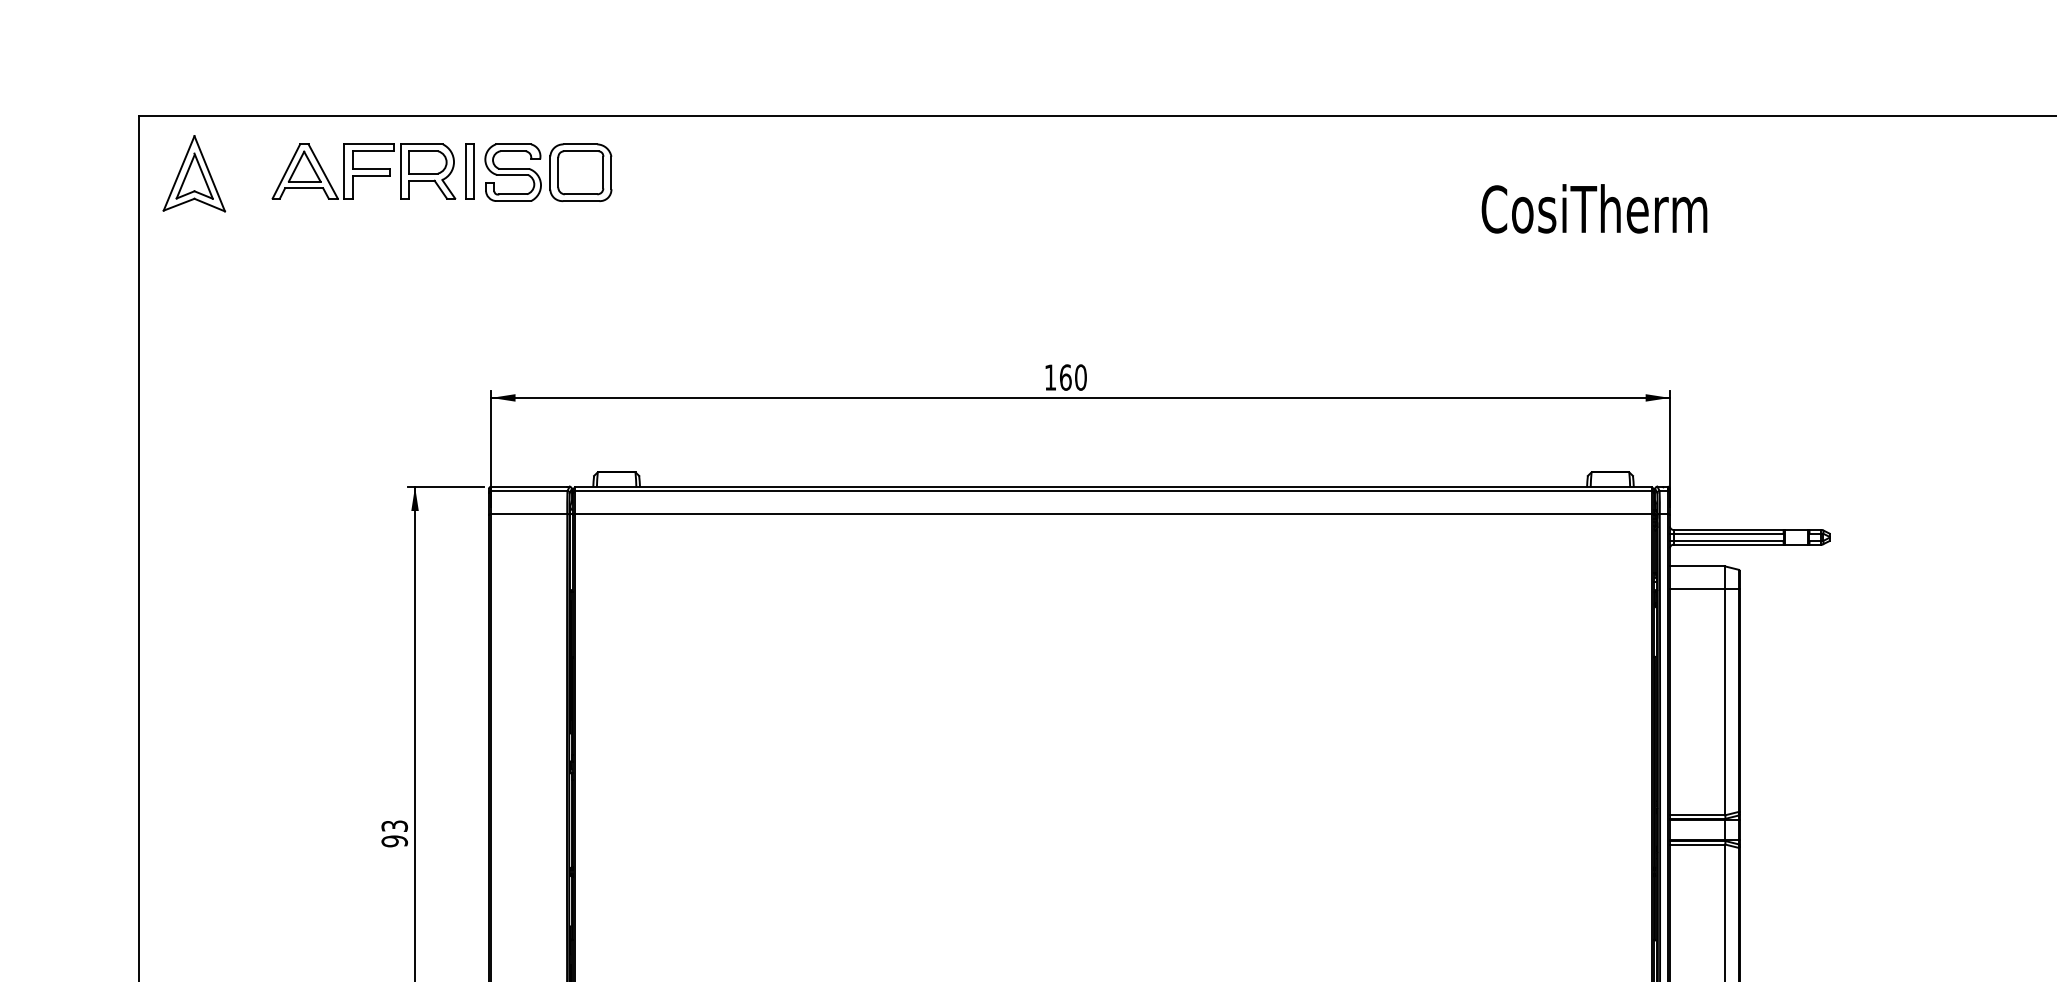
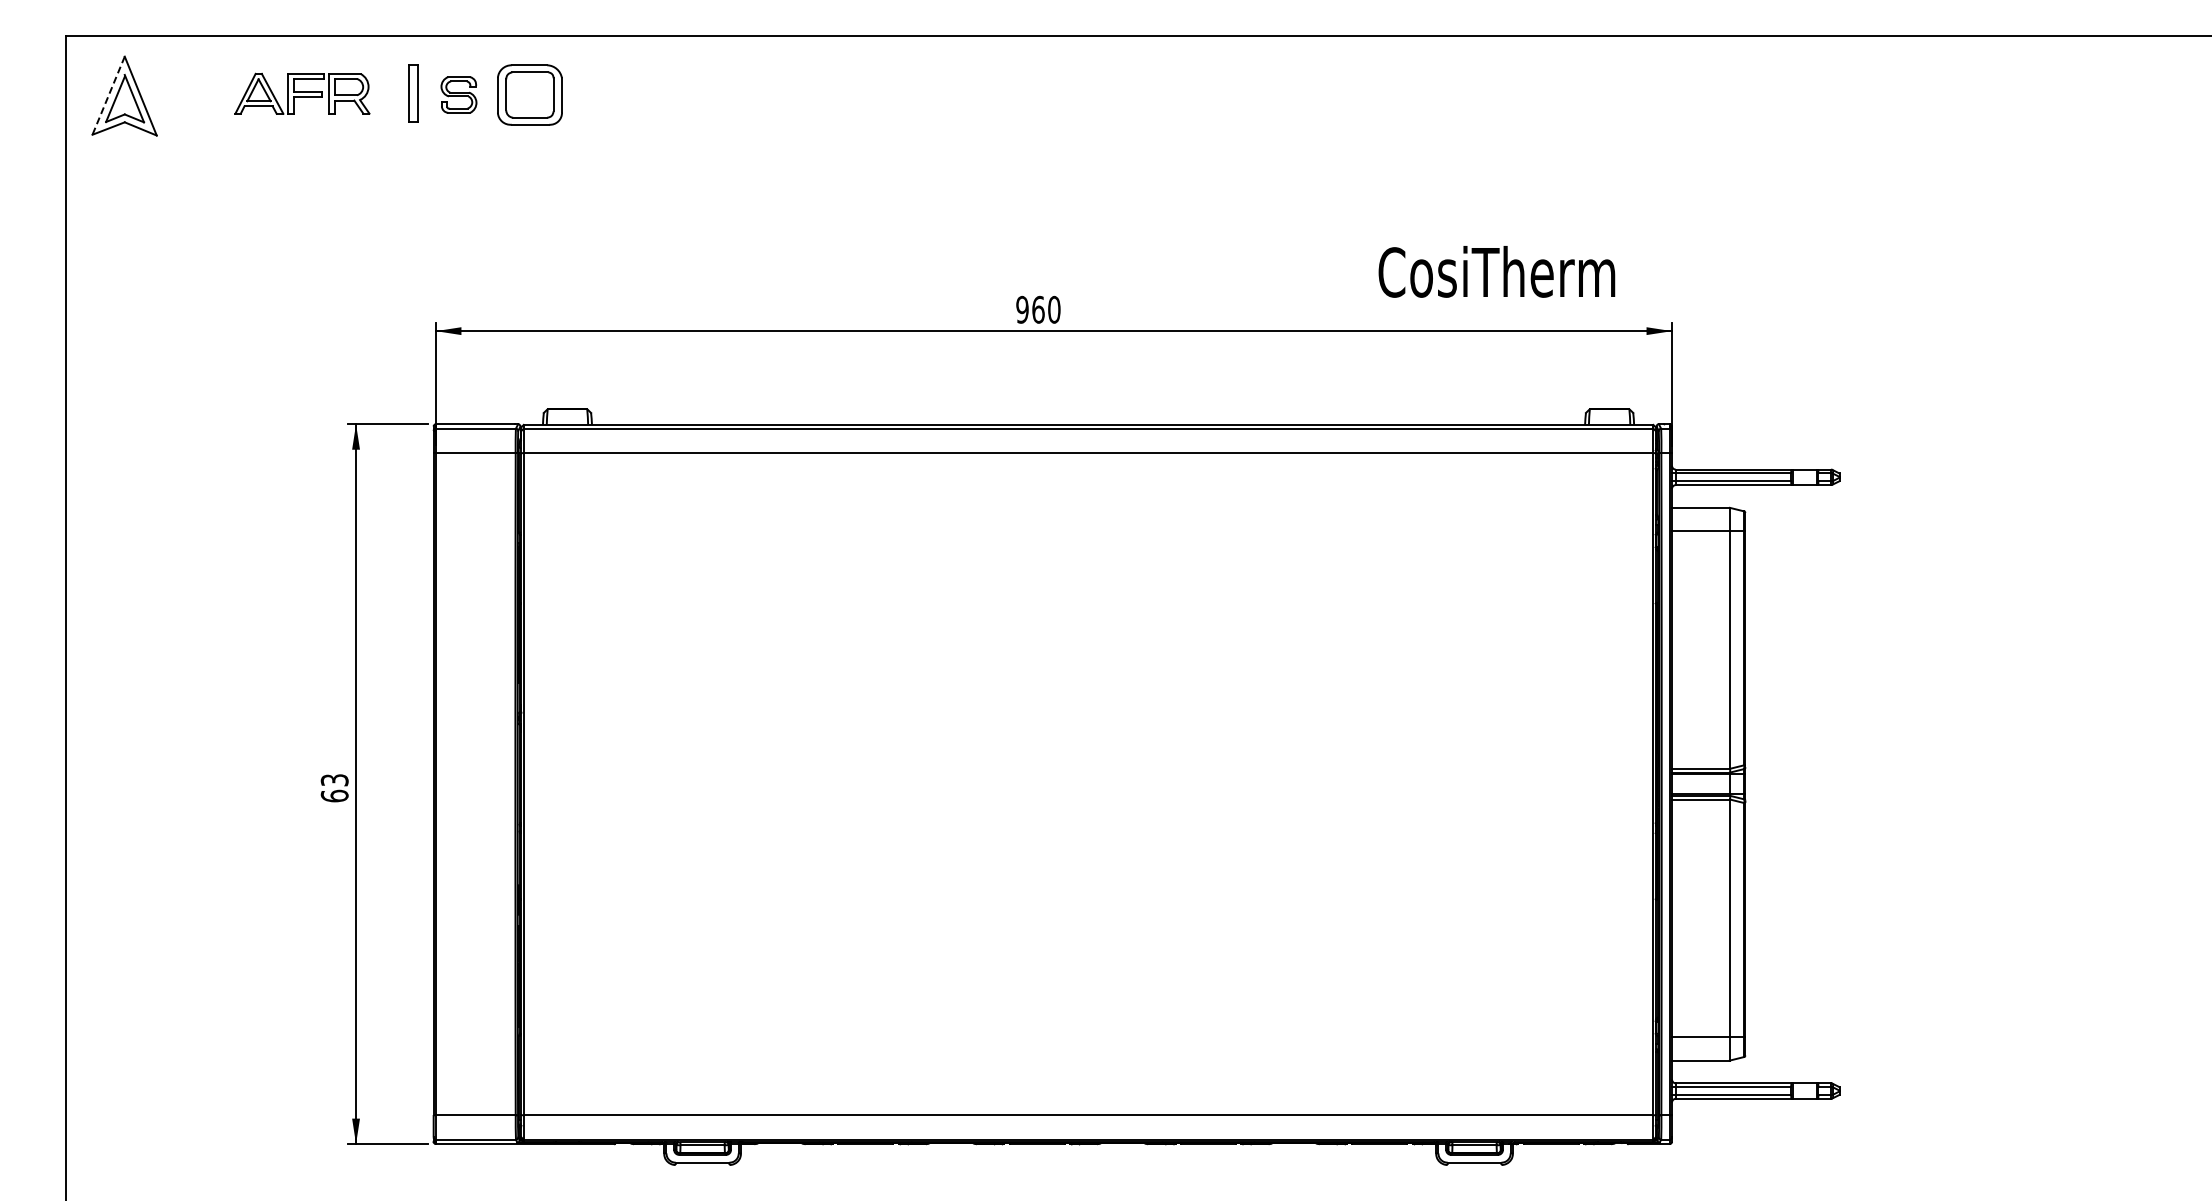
part: (363, 171) -> (302, 93), size x0.7
part: (512, 172) -> (458, 94), size x0.6
line: (178, 174) -> (108, 96), solid -> dashed
text: (1594, 208) -> (1496, 271), moved
text: (1050, 377) -> (1022, 309), 160 -> 960
text: (394, 840) -> (334, 795), 93 -> 63

